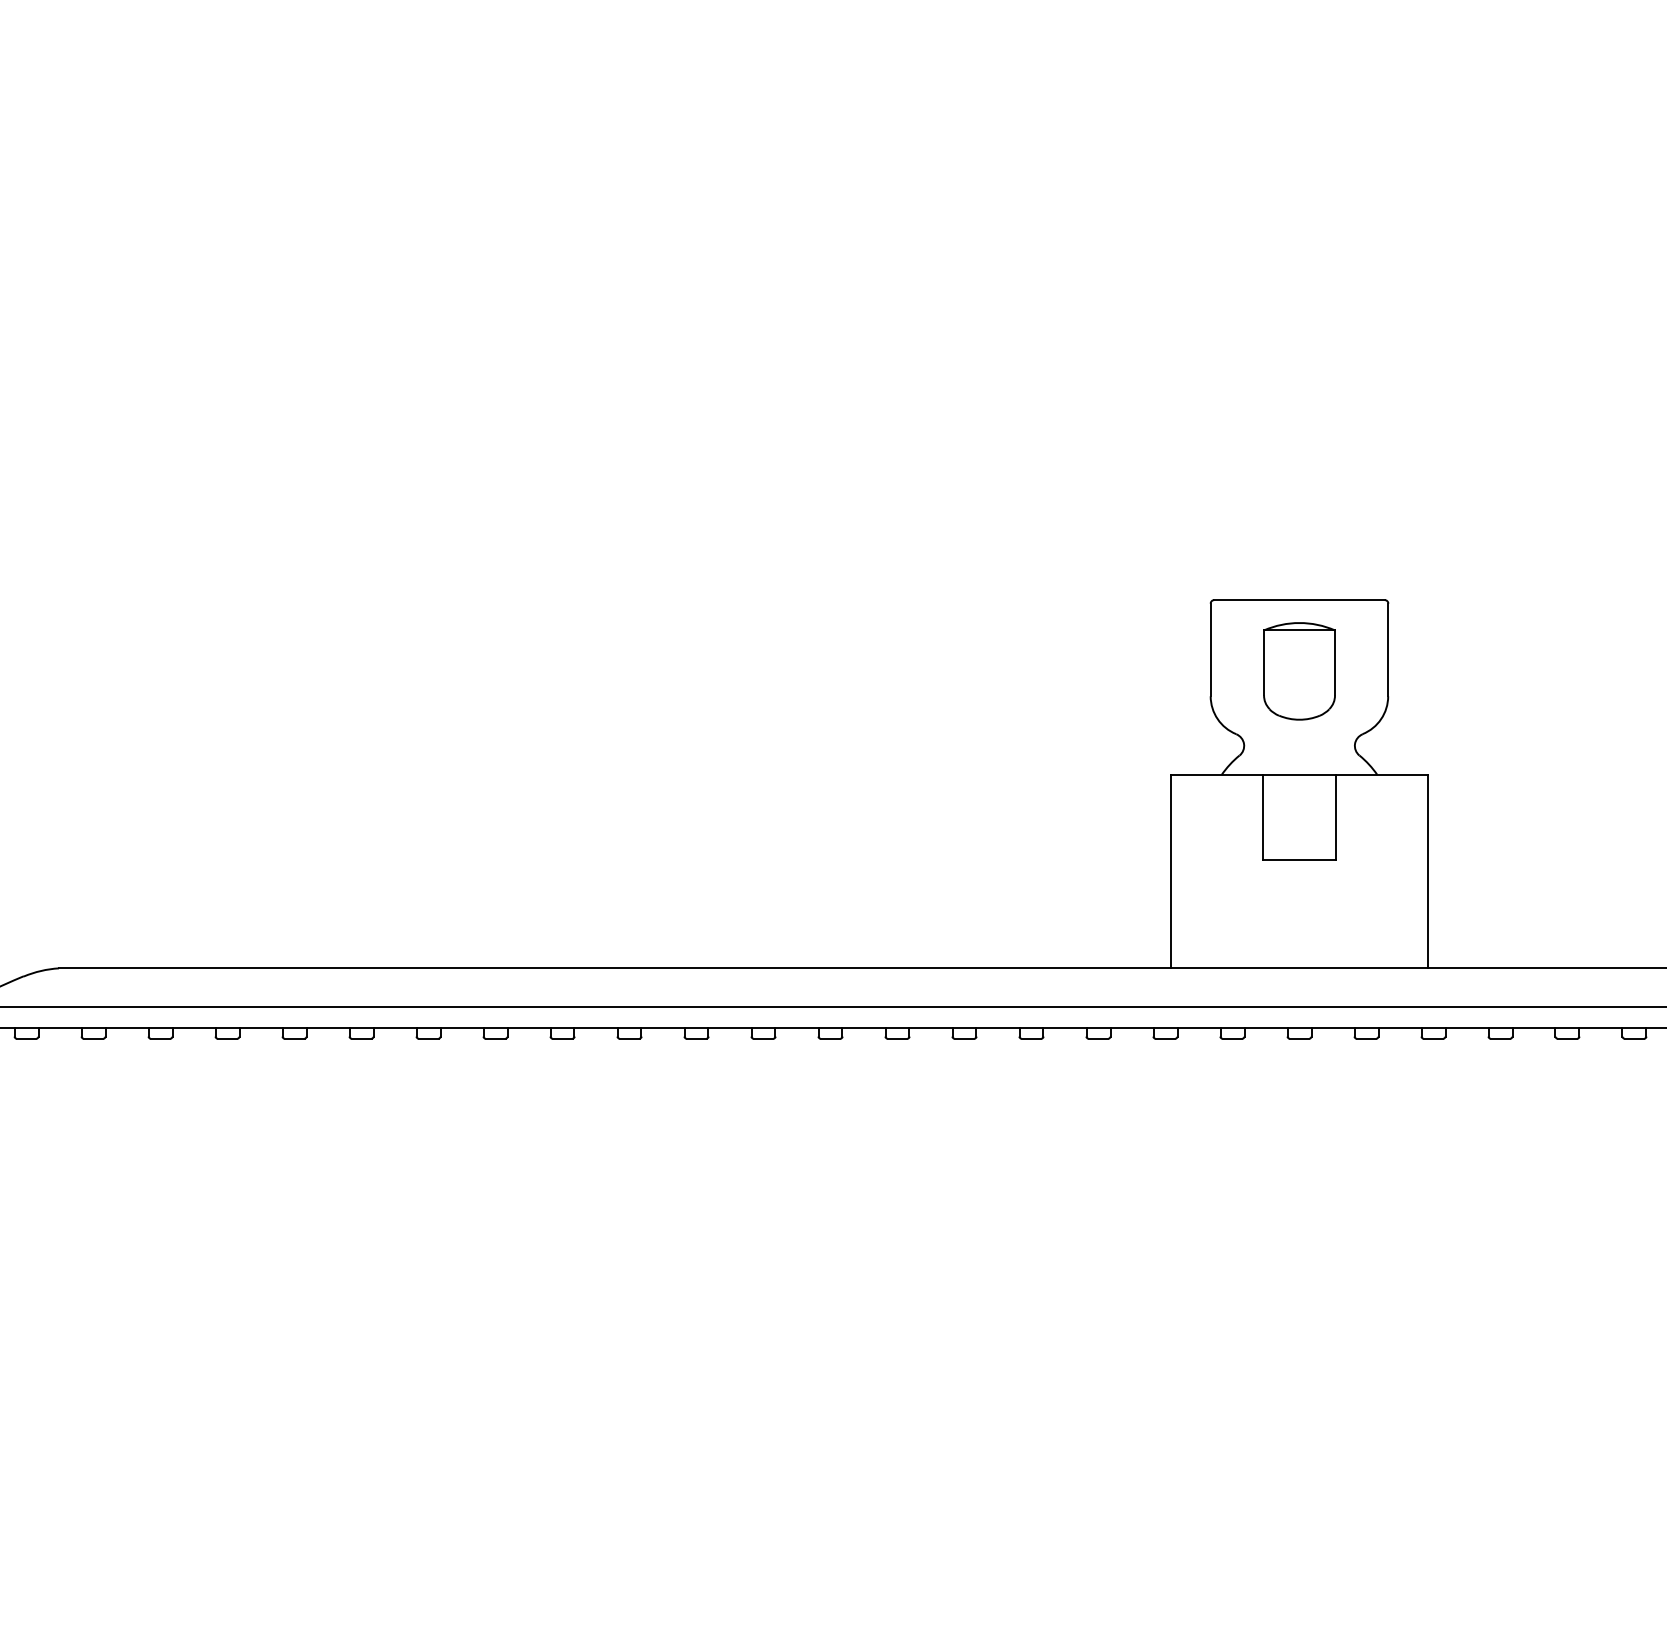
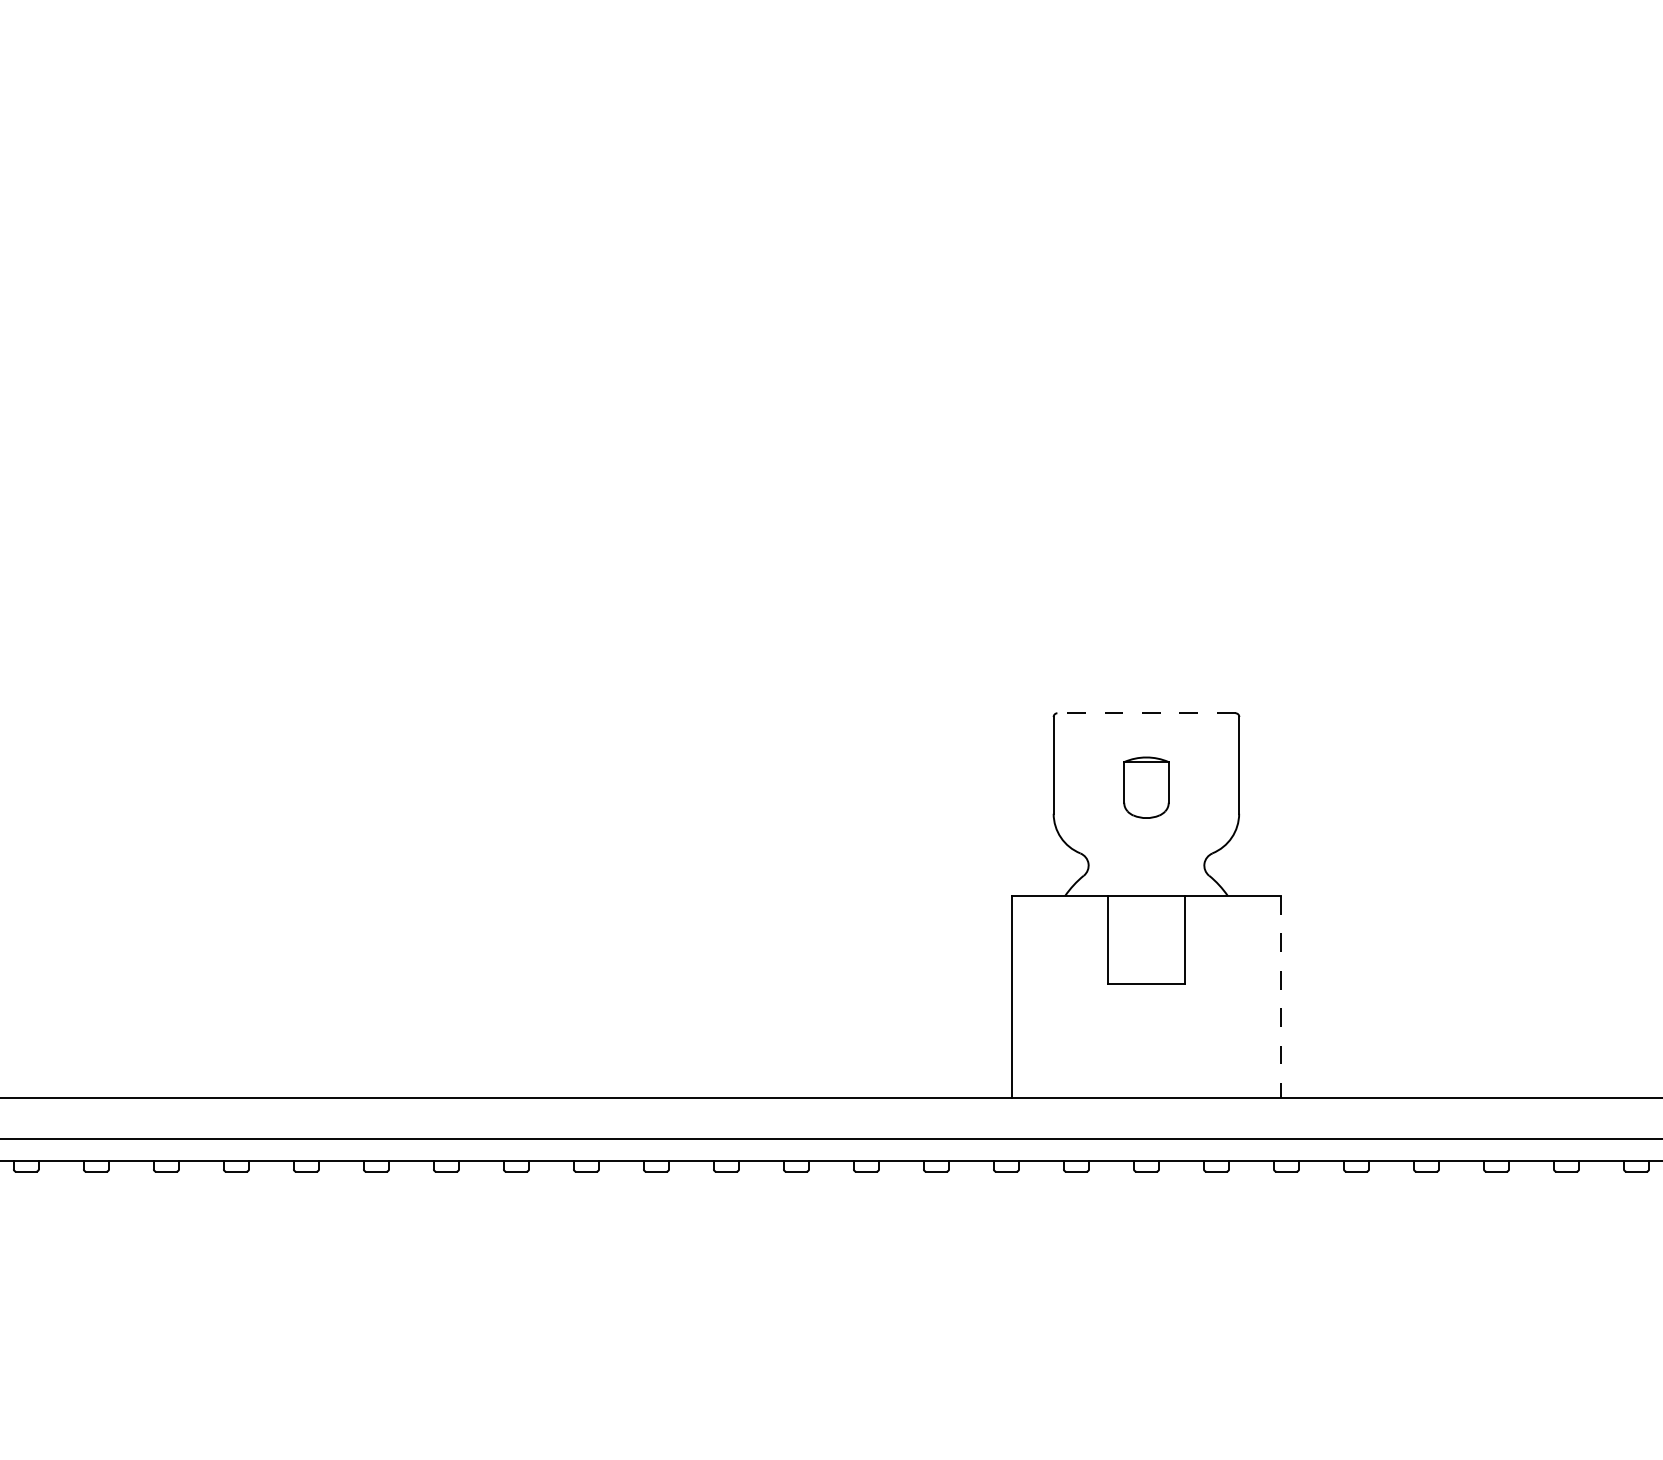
line: (1299, 600) -> (1146, 713), solid -> dashed
part: (1299, 671) -> (1146, 787), size x0.6
line: (1428, 871) -> (1281, 996), solid -> dashed

